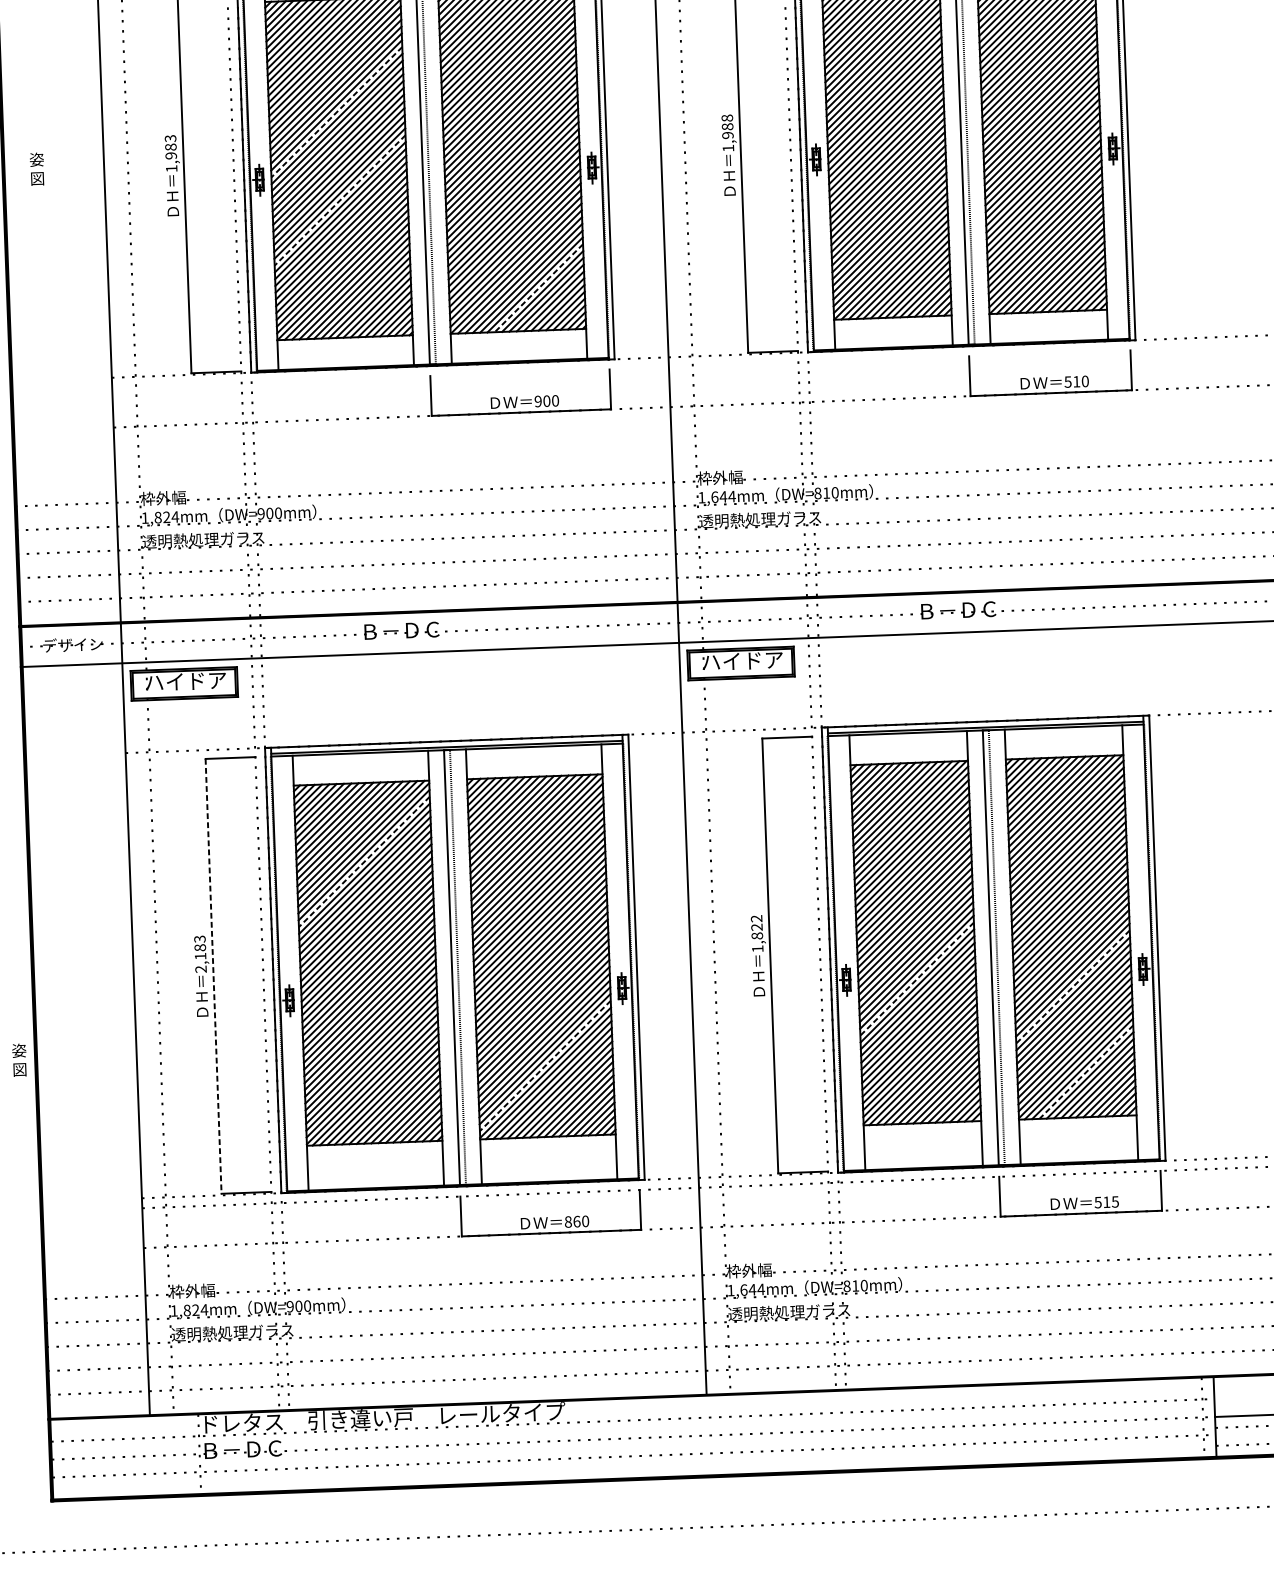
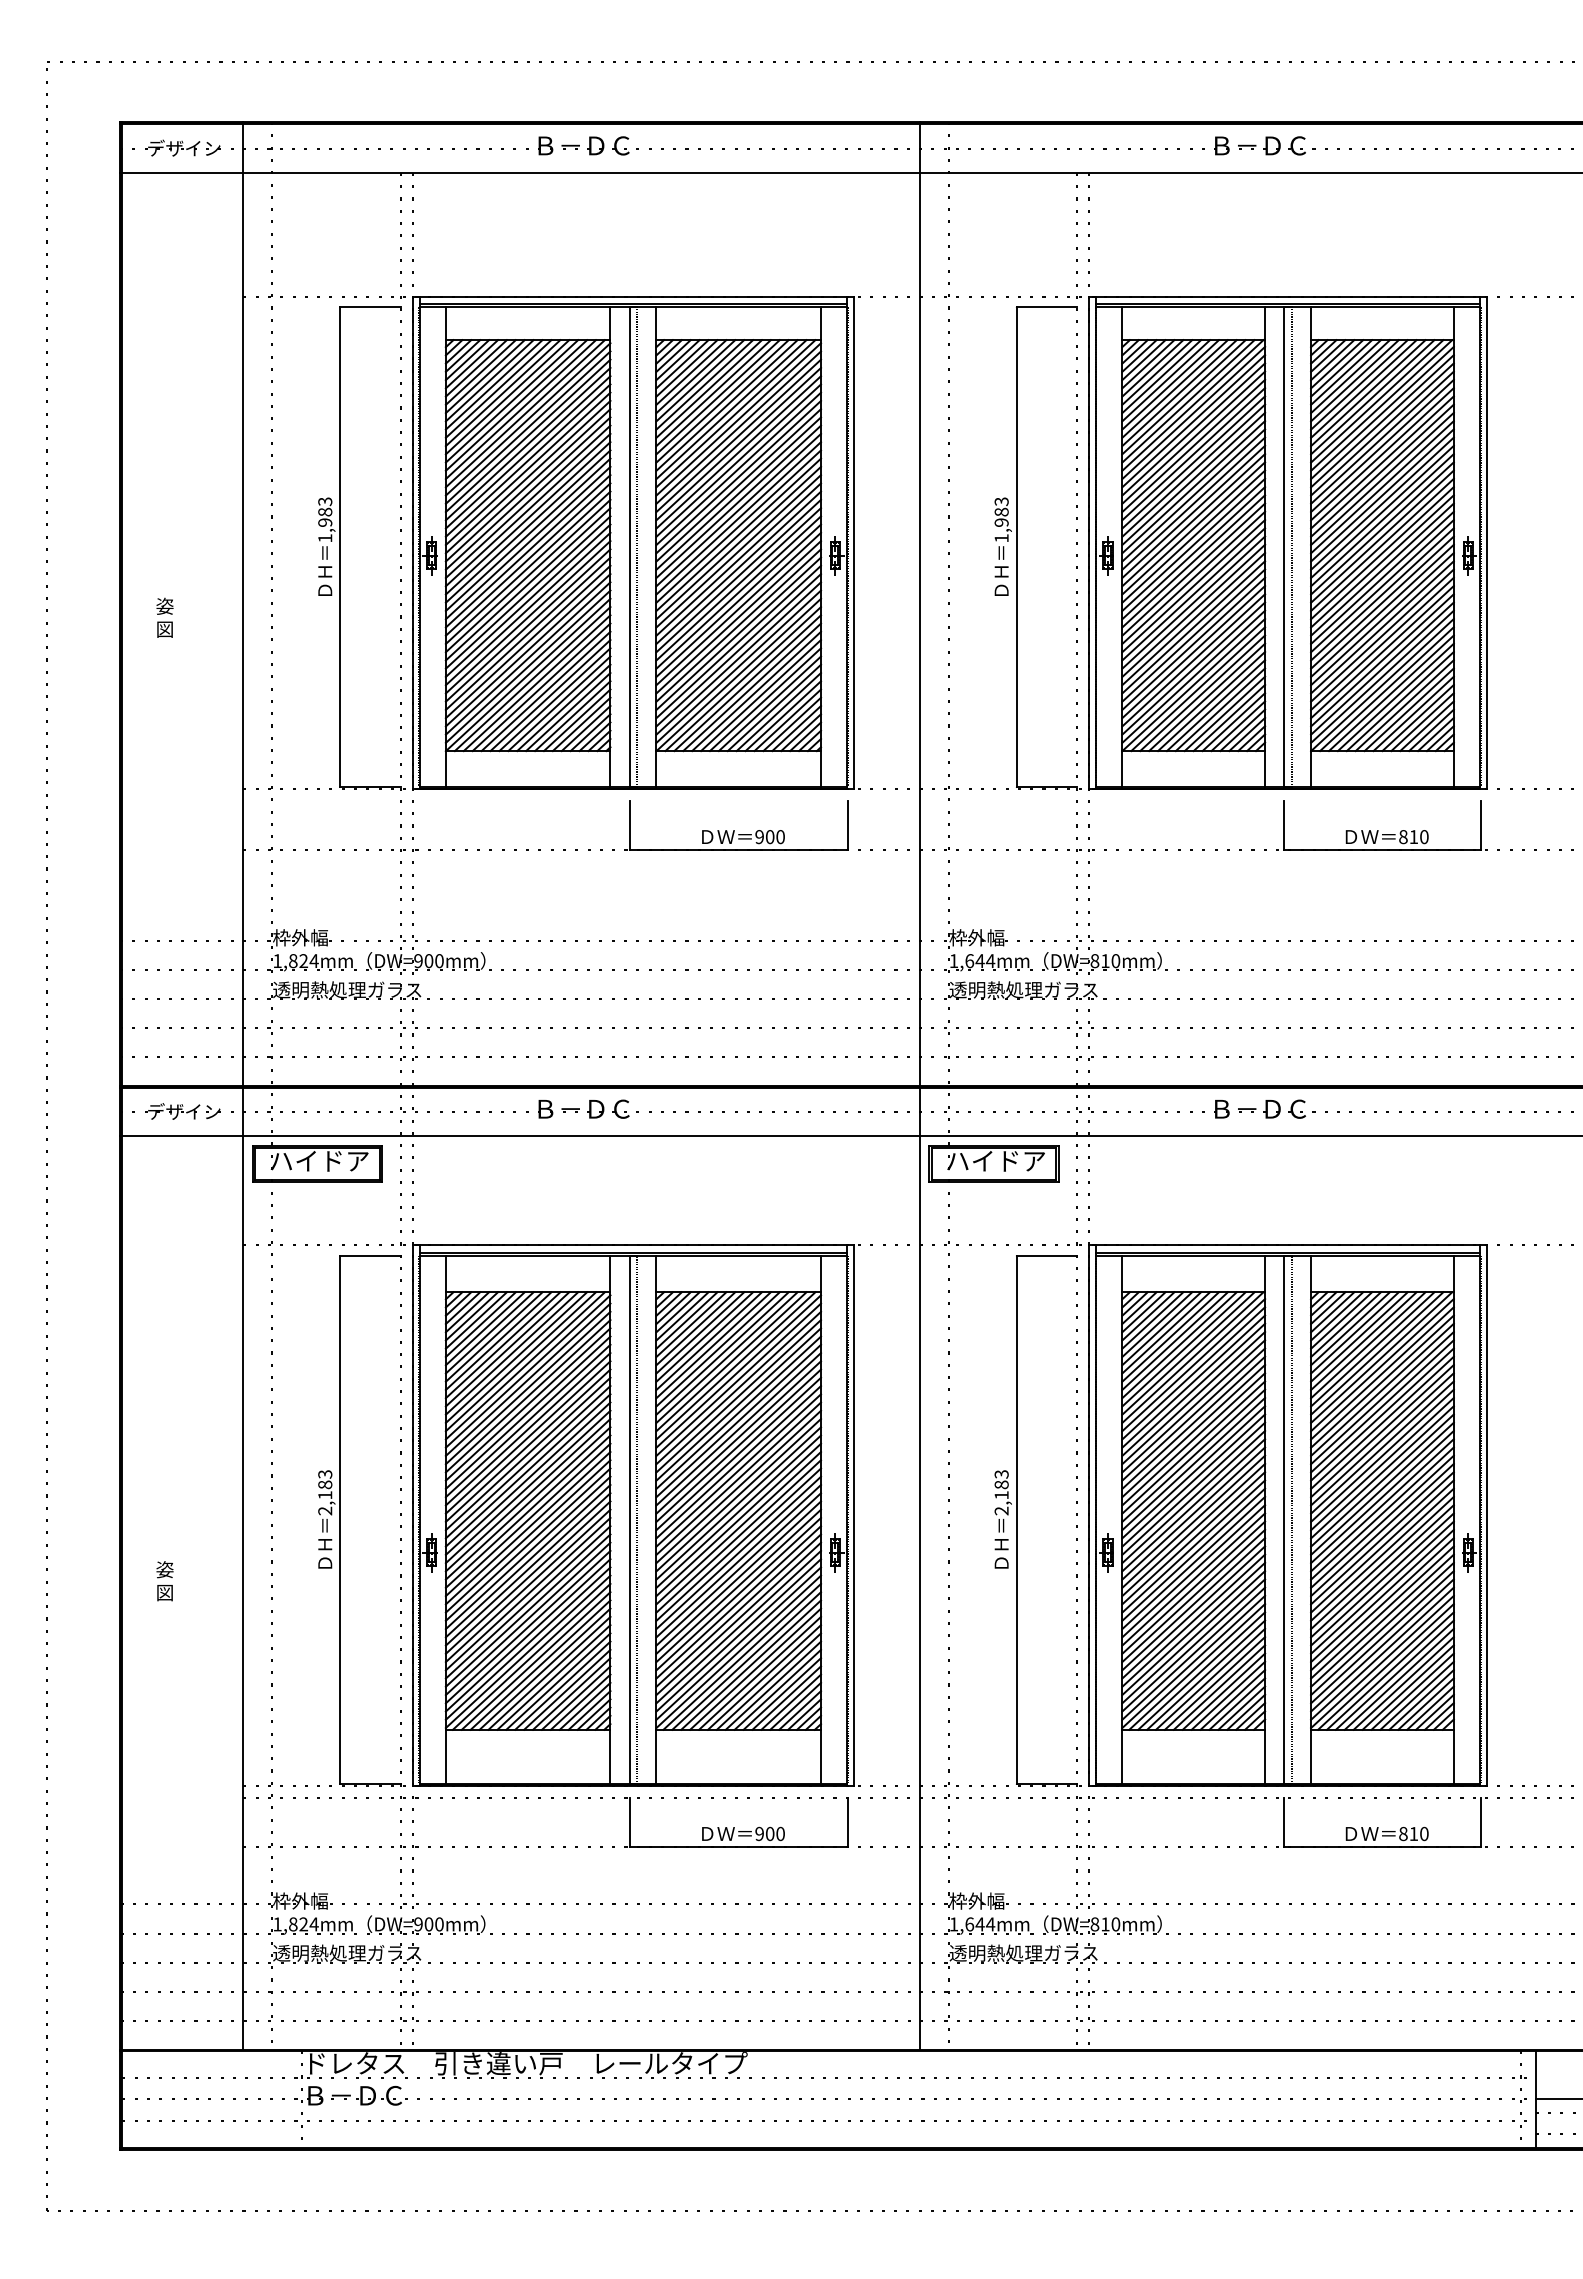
line: (336, 112) -> (527, 477), dashed -> solid
text: (727, 118) -> (1001, 501), 1,988 -> 1,983
text: (36, 168) -> (164, 617), moved
line: (339, 200) -> (527, 584), dashed -> solid
line: (538, 288) -> (765, 699), dashed -> solid
text: (1068, 381) -> (1403, 836), 510 -> 810
line: (363, 862) -> (527, 1388), dashed -> solid
text: (757, 933) -> (1001, 1492), 1,822 -> 2,183
line: (213, 976) -> (340, 1520), dashed -> solid
line: (917, 979) -> (1193, 1555), dashed -> solid
line: (1073, 987) -> (1382, 1571), dashed -> solid
text: (19, 1060) -> (164, 1581), moved
line: (545, 1065) -> (738, 1643), dashed -> solid
line: (1086, 1072) -> (1394, 1675), dashed -> solid
text: (1106, 1201) -> (1413, 1833), 515 -> 810
text: (572, 1221) -> (764, 1833), 860 -> 900

